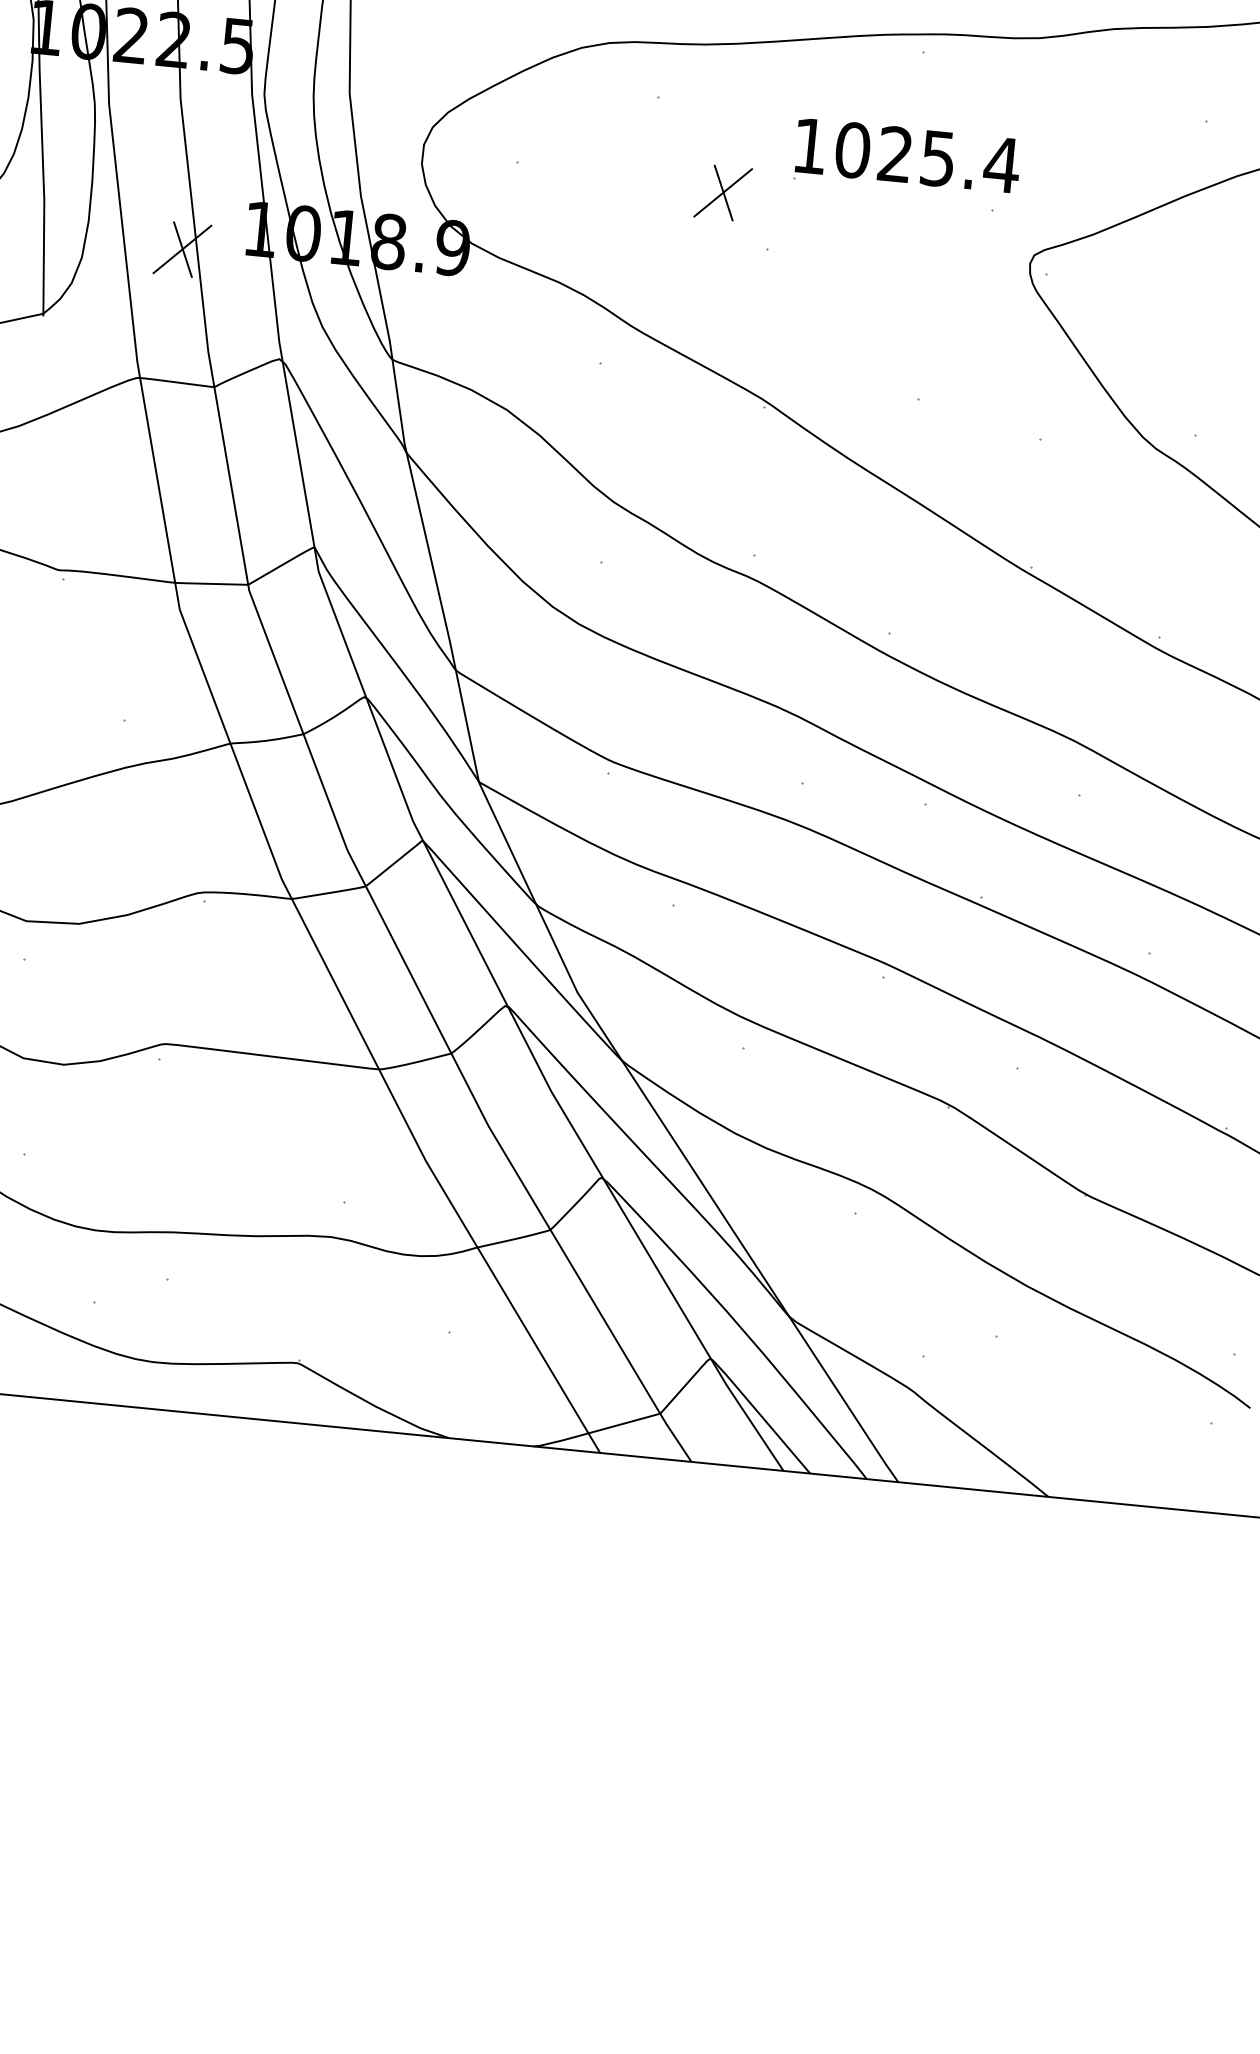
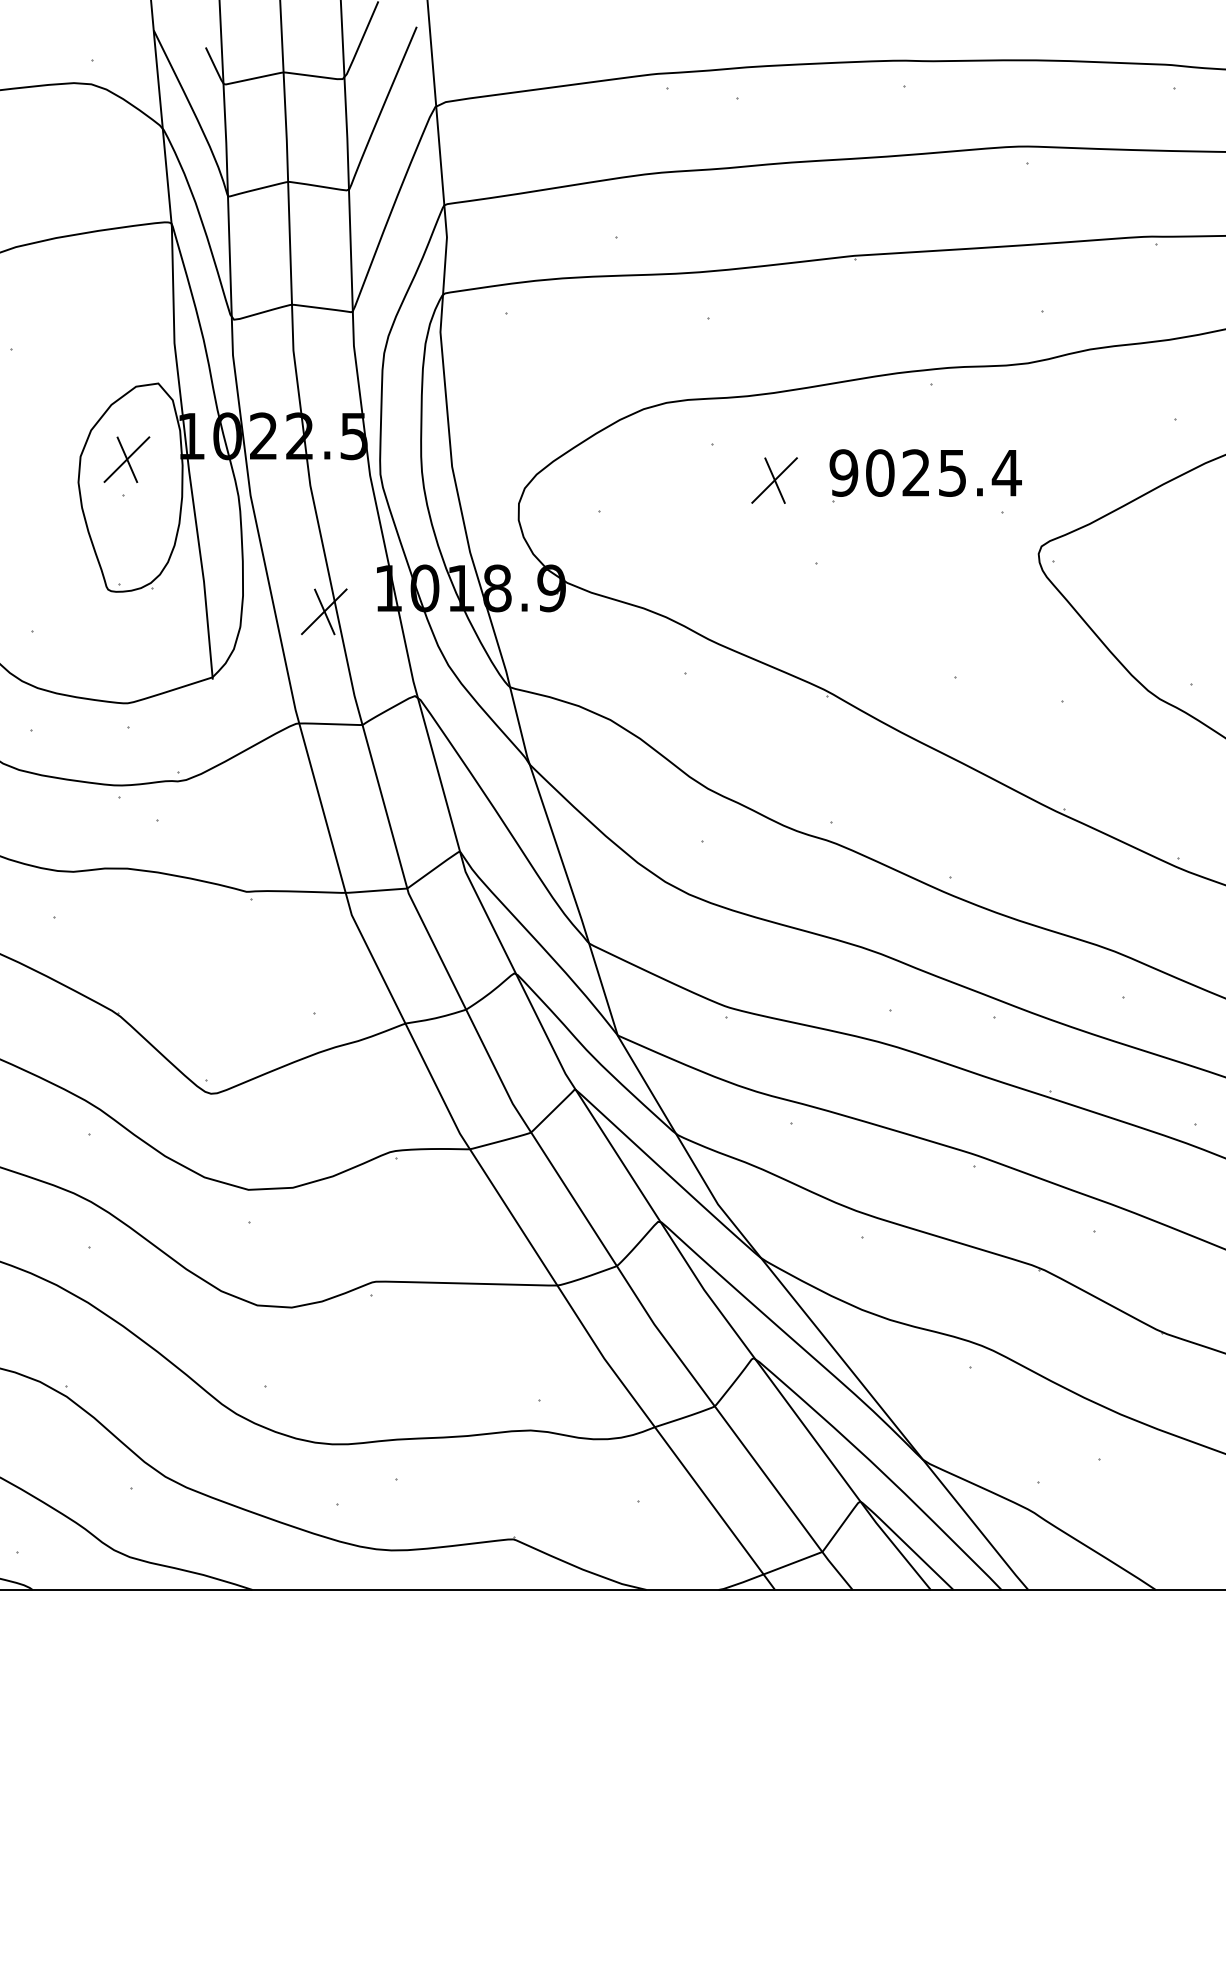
text: (809, 145) -> (843, 472), 1025.4 -> 9025.4
part: (723, 192) -> (774, 480), moved

